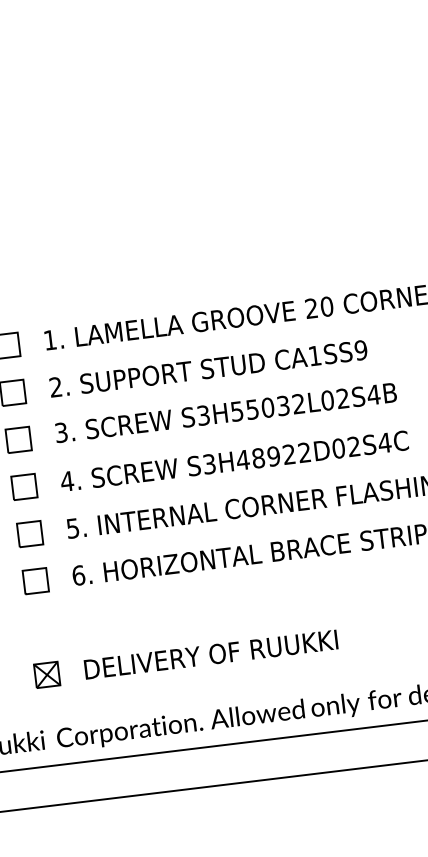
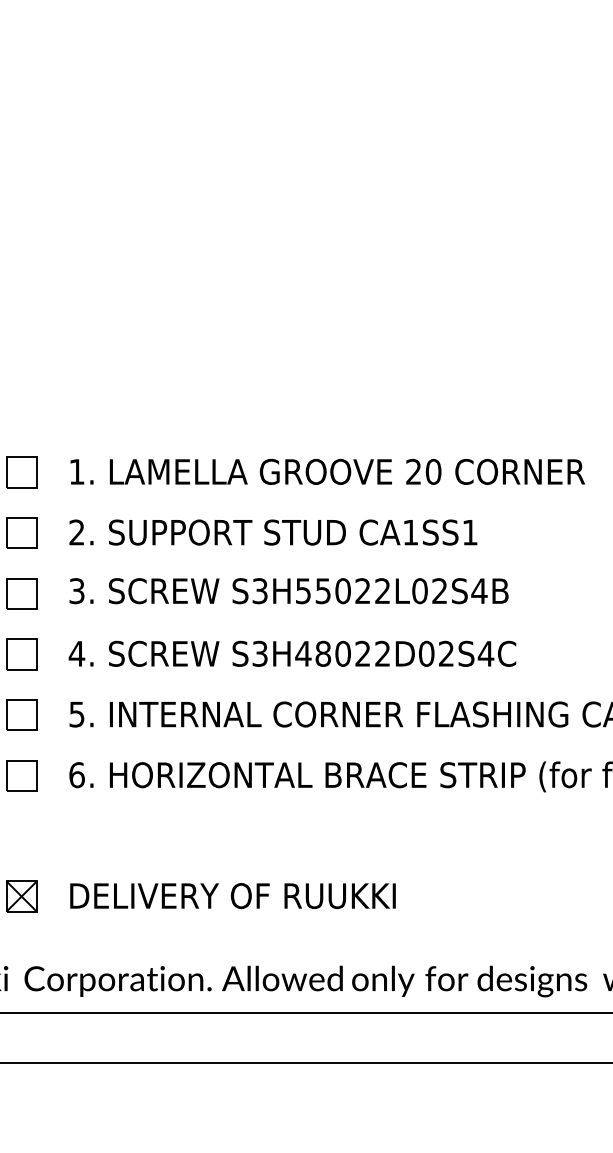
text: (360, 350) -> (469, 532), CA1SS9 -> CA1SS1
text: (283, 406) -> (362, 591), S3H55032L02S4B -> S3H55022L02S4B
text: (273, 456) -> (342, 653), S3H48922D02S4C -> S3H48022D02S4C

